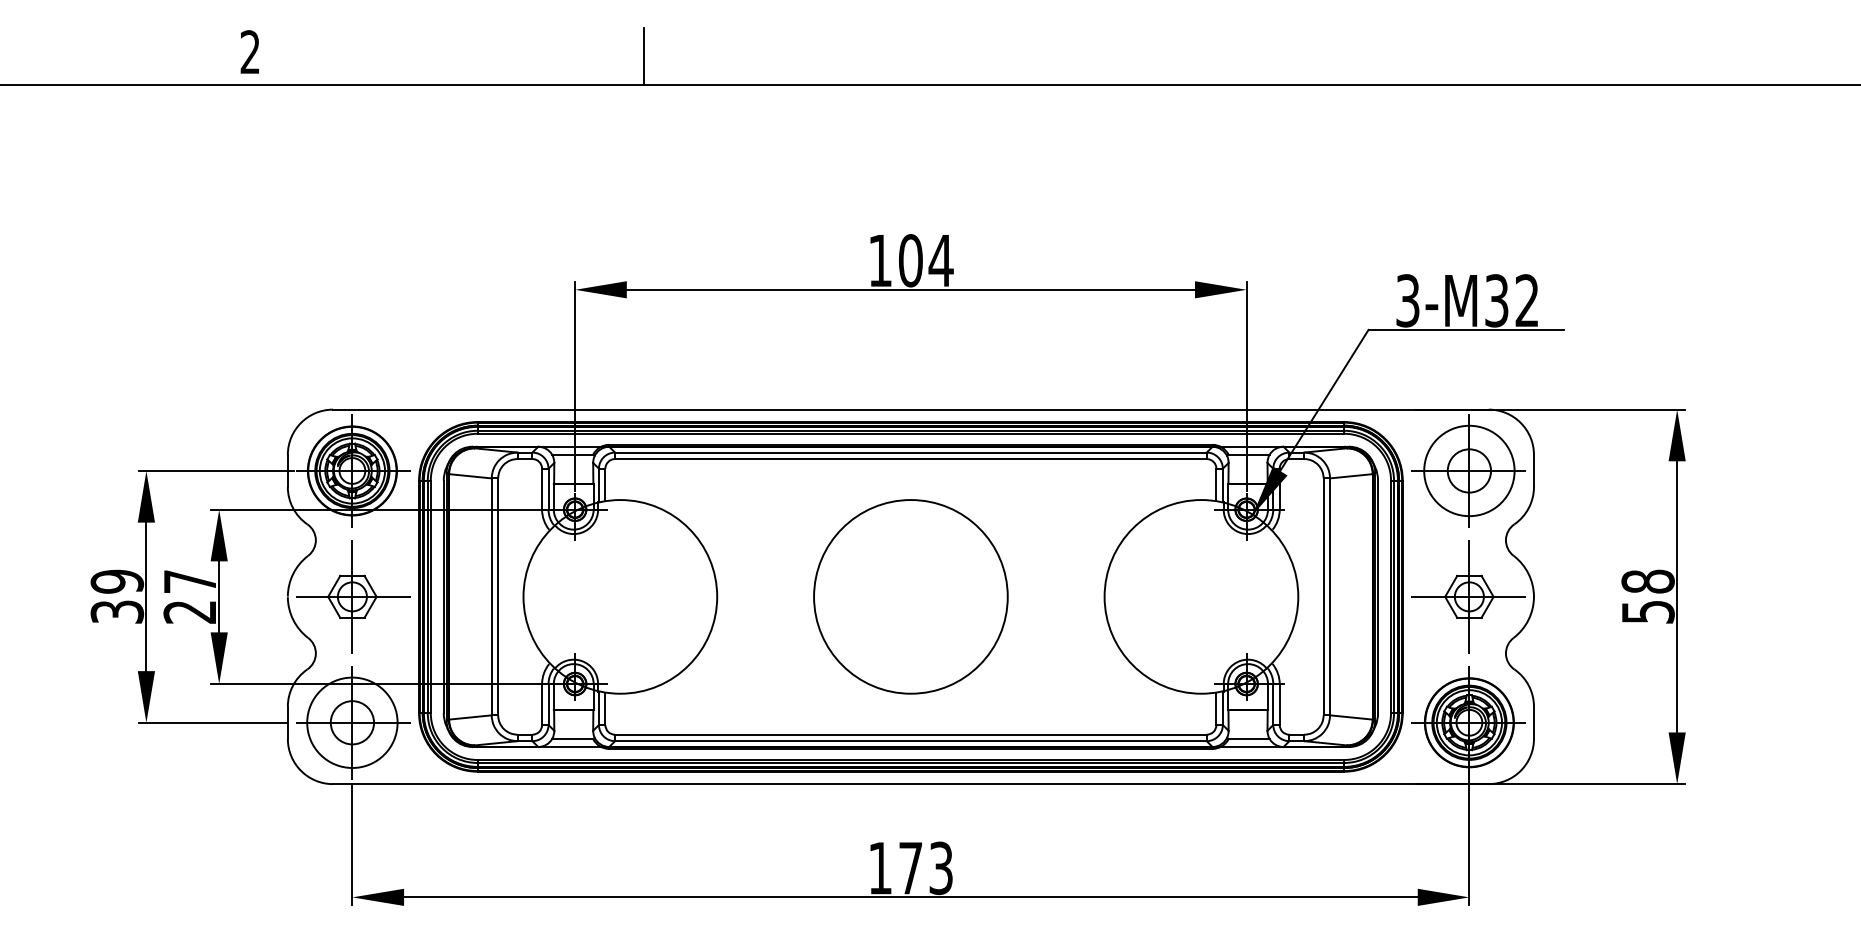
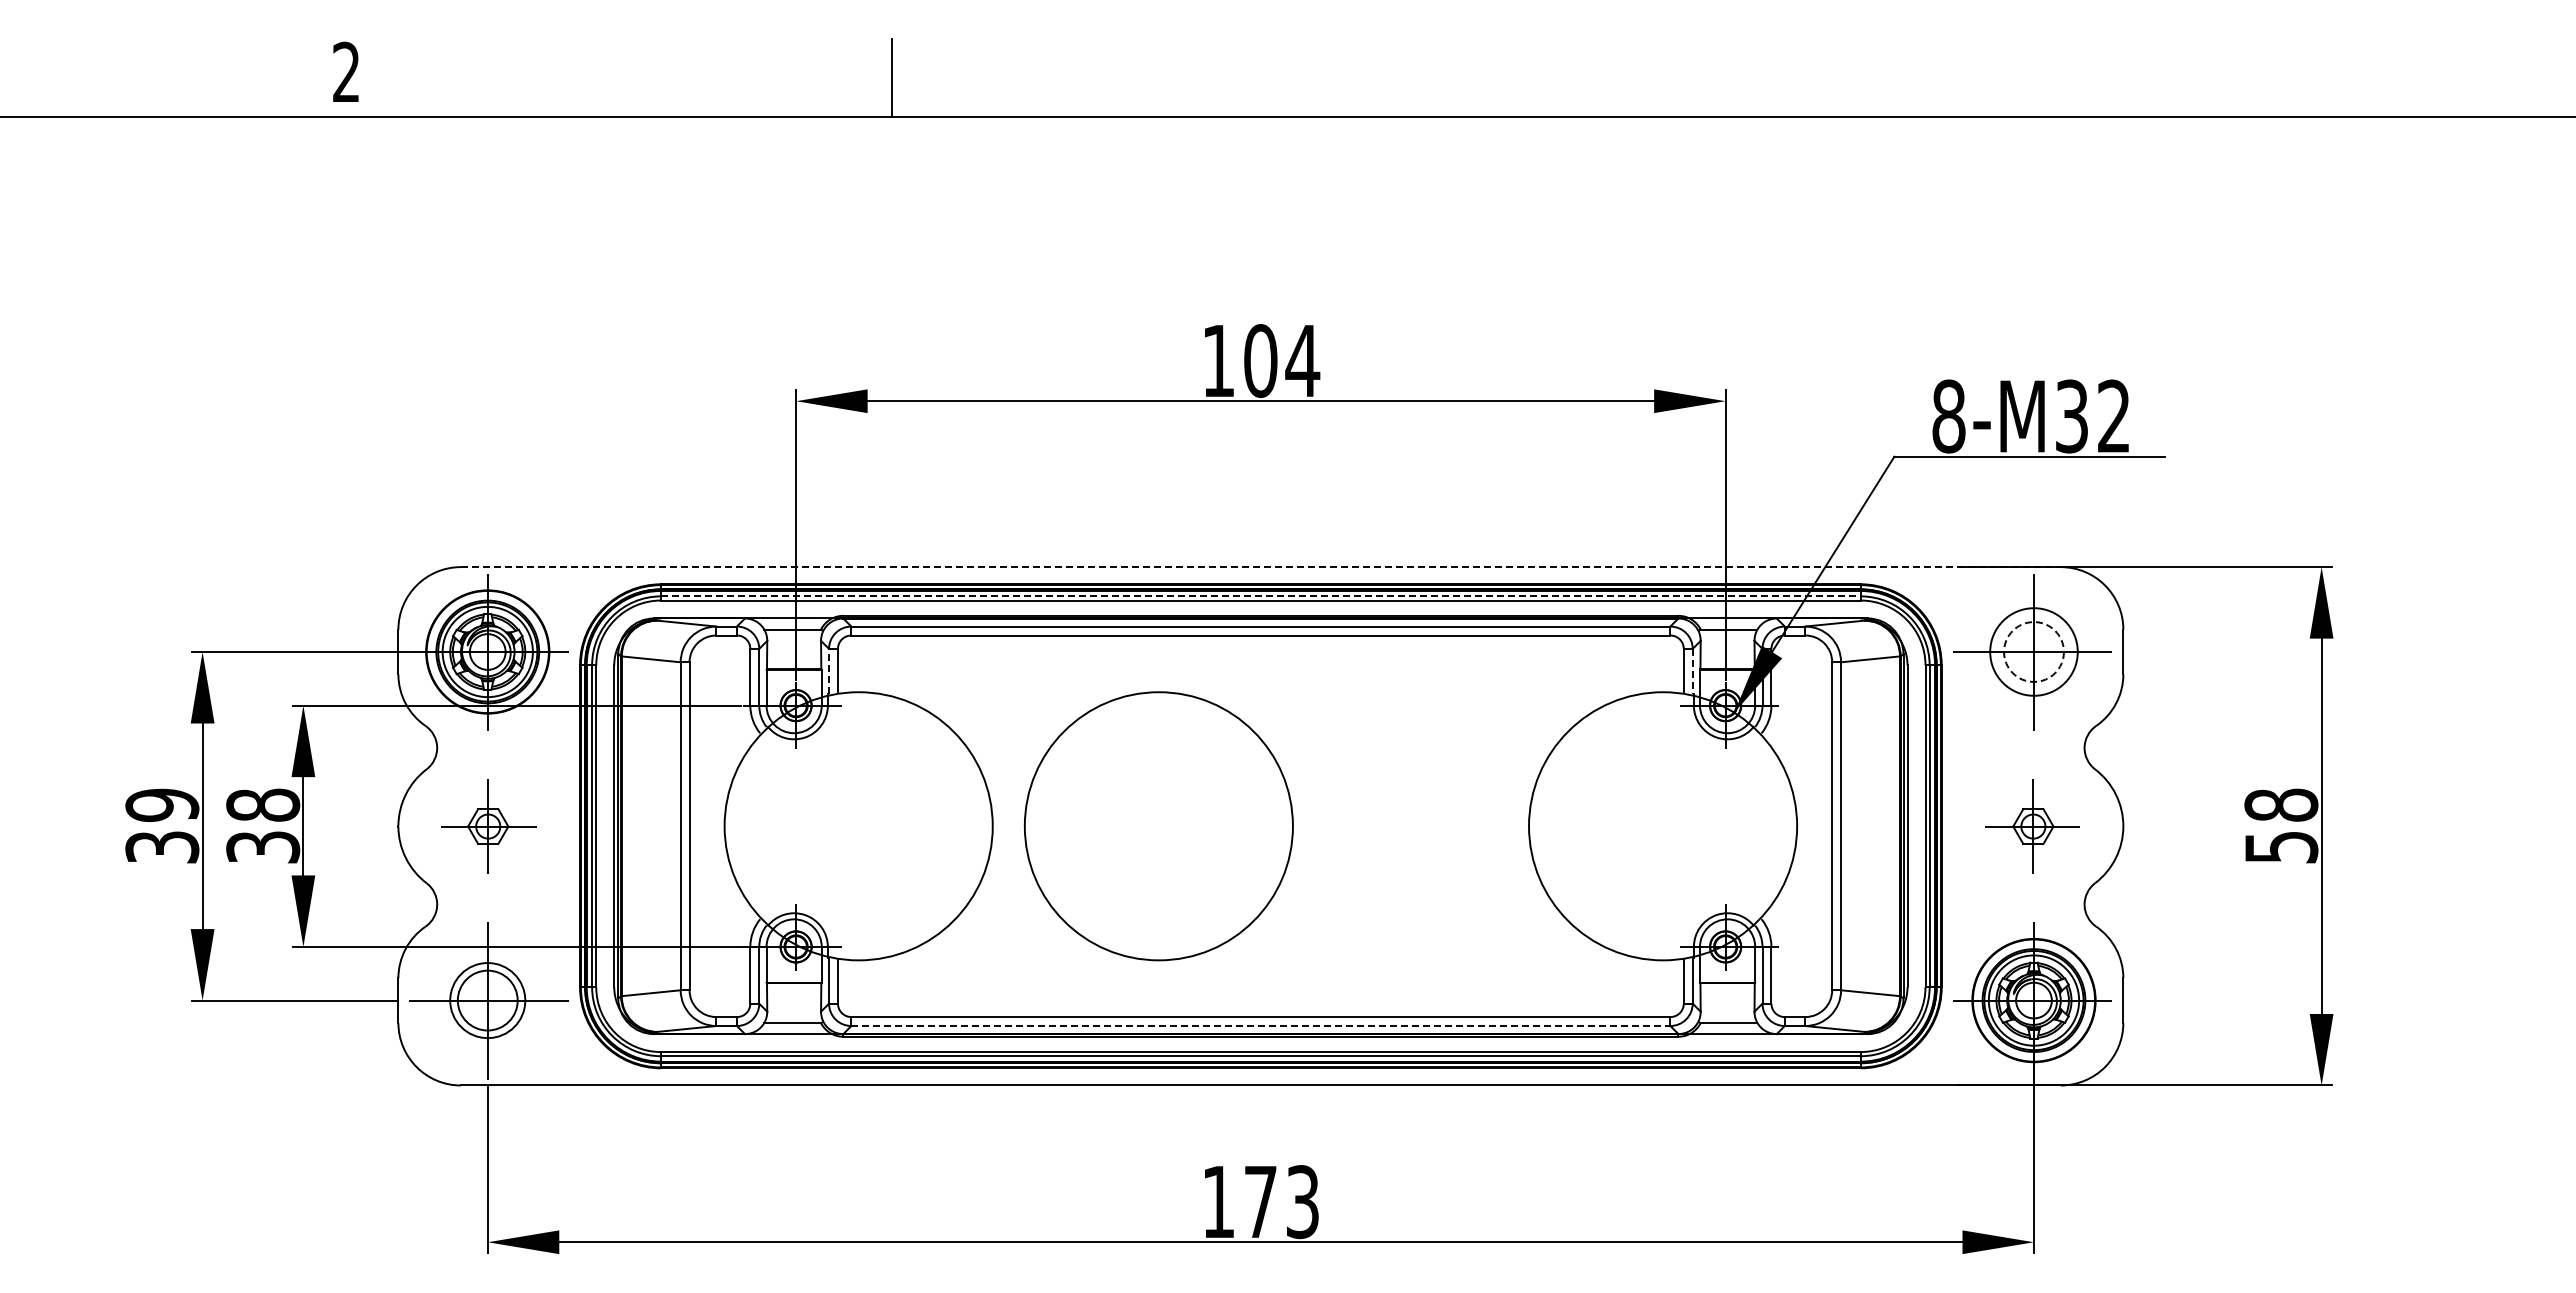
text: (1407, 300) -> (1948, 416), 3-M32 -> 8-M32
line: (910, 409) -> (1260, 567), solid -> dashed
line: (910, 430) -> (1260, 596), solid -> dashed
circle: (1469, 470) -> (2033, 651), size x0.7
circle: (1469, 470) -> (2033, 651), solid -> dashed
line: (599, 485) -> (829, 671), solid -> dashed
line: (1222, 485) -> (1692, 671), solid -> dashed
text: (190, 596) -> (263, 825), 27 -> 38
part: (352, 597) -> (488, 826), size x0.6
circle: (910, 597) -> (1158, 826), moved
part: (1468, 597) -> (2032, 826), size x0.6
circle: (352, 722) -> (487, 1000), size x0.6
line: (911, 741) -> (1261, 1026), solid -> dashed

